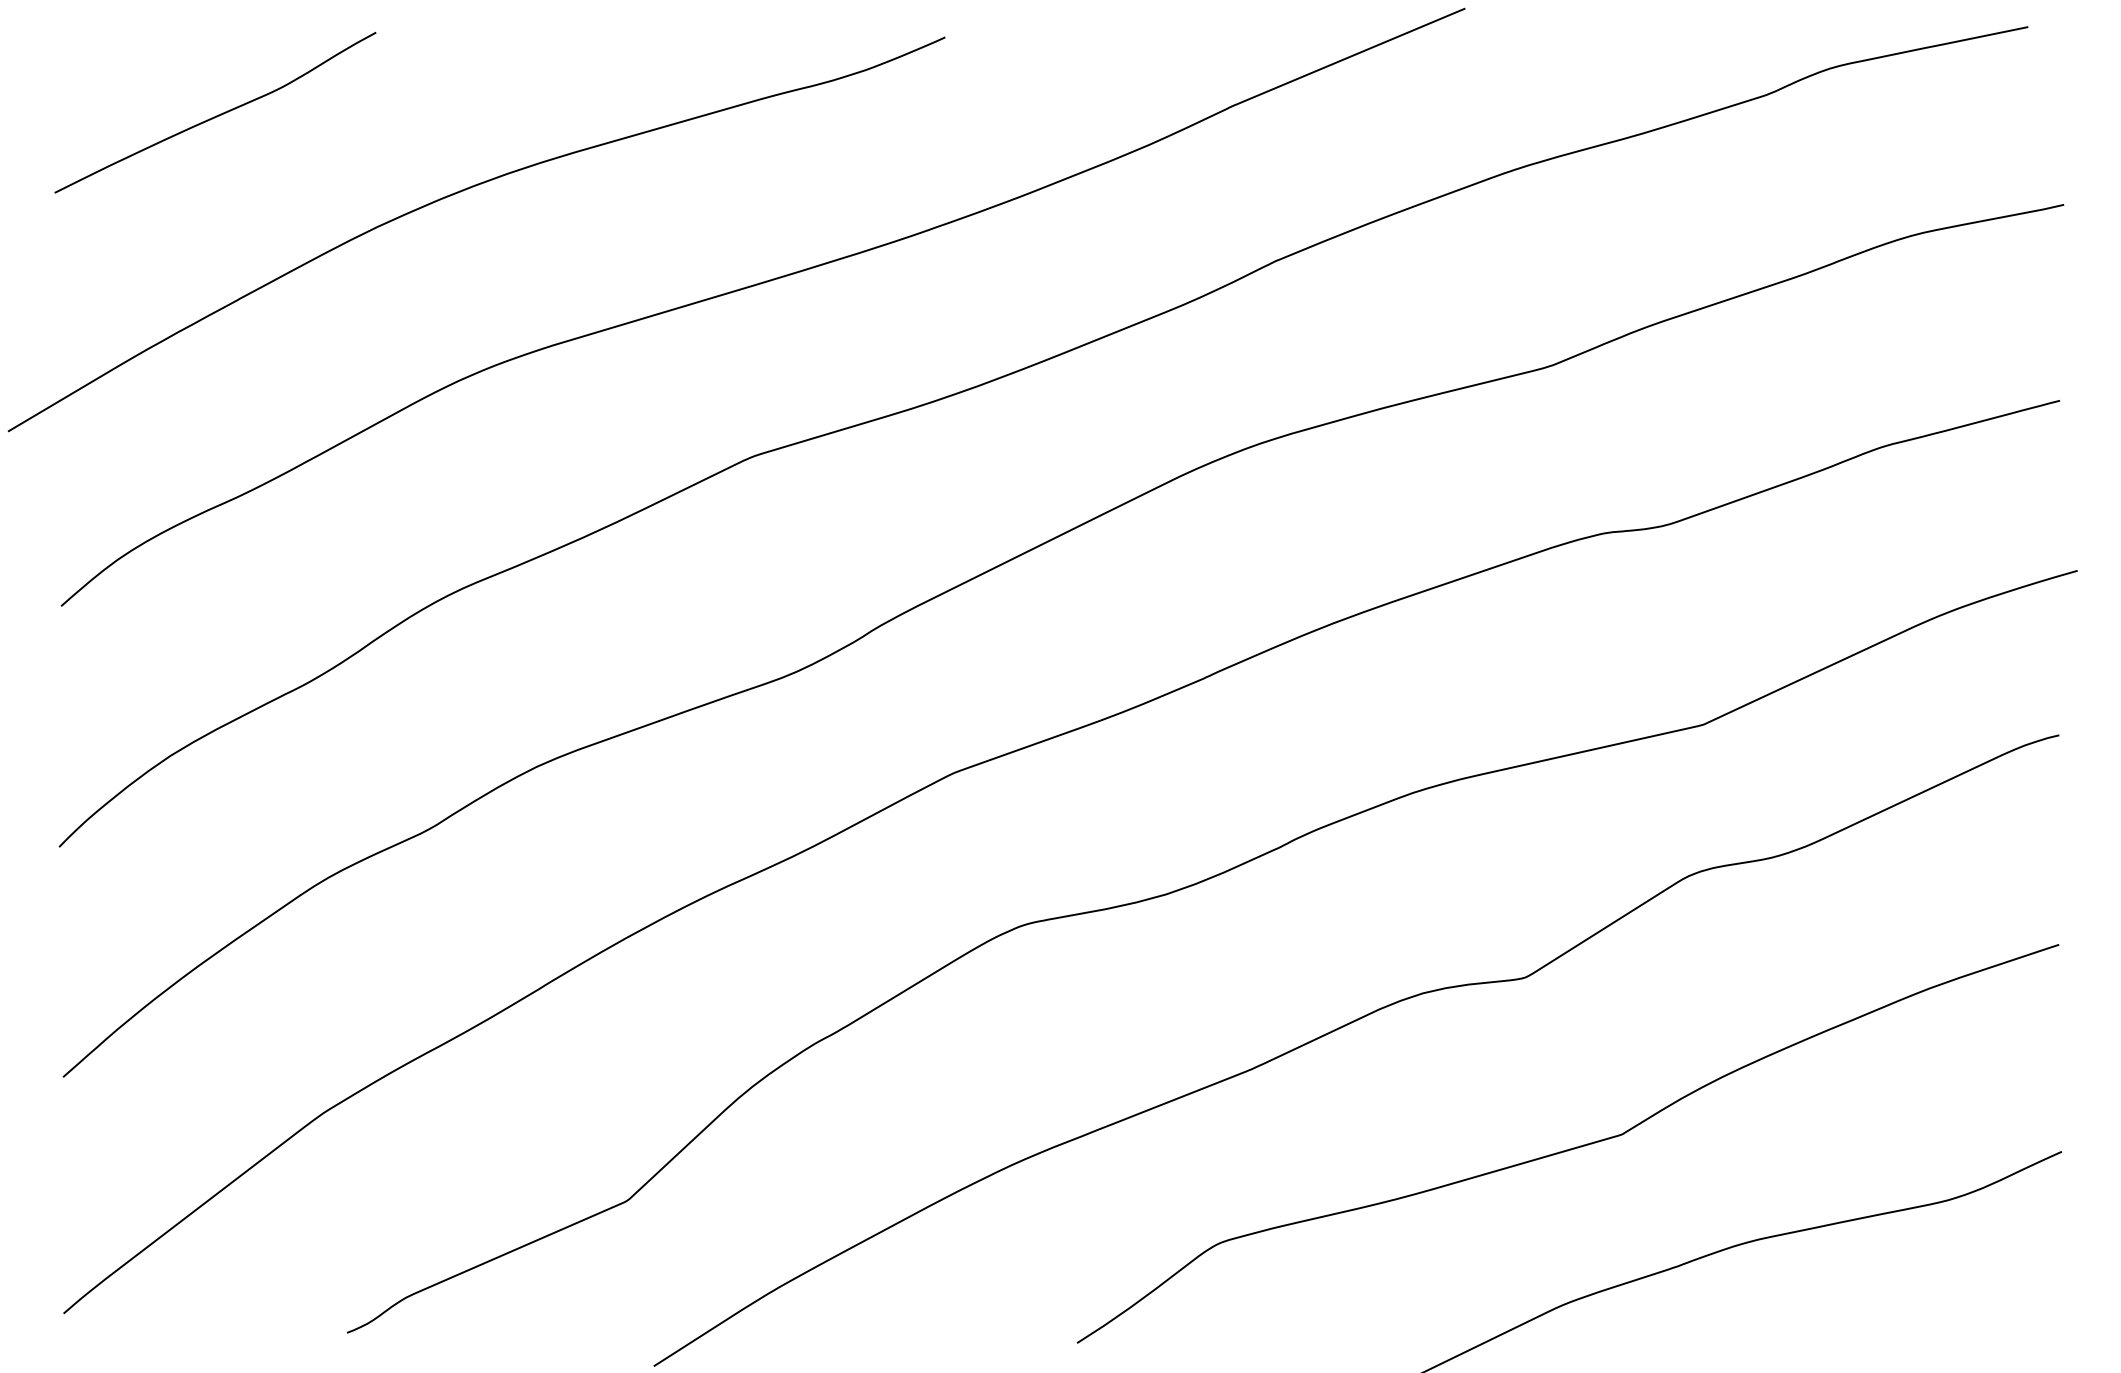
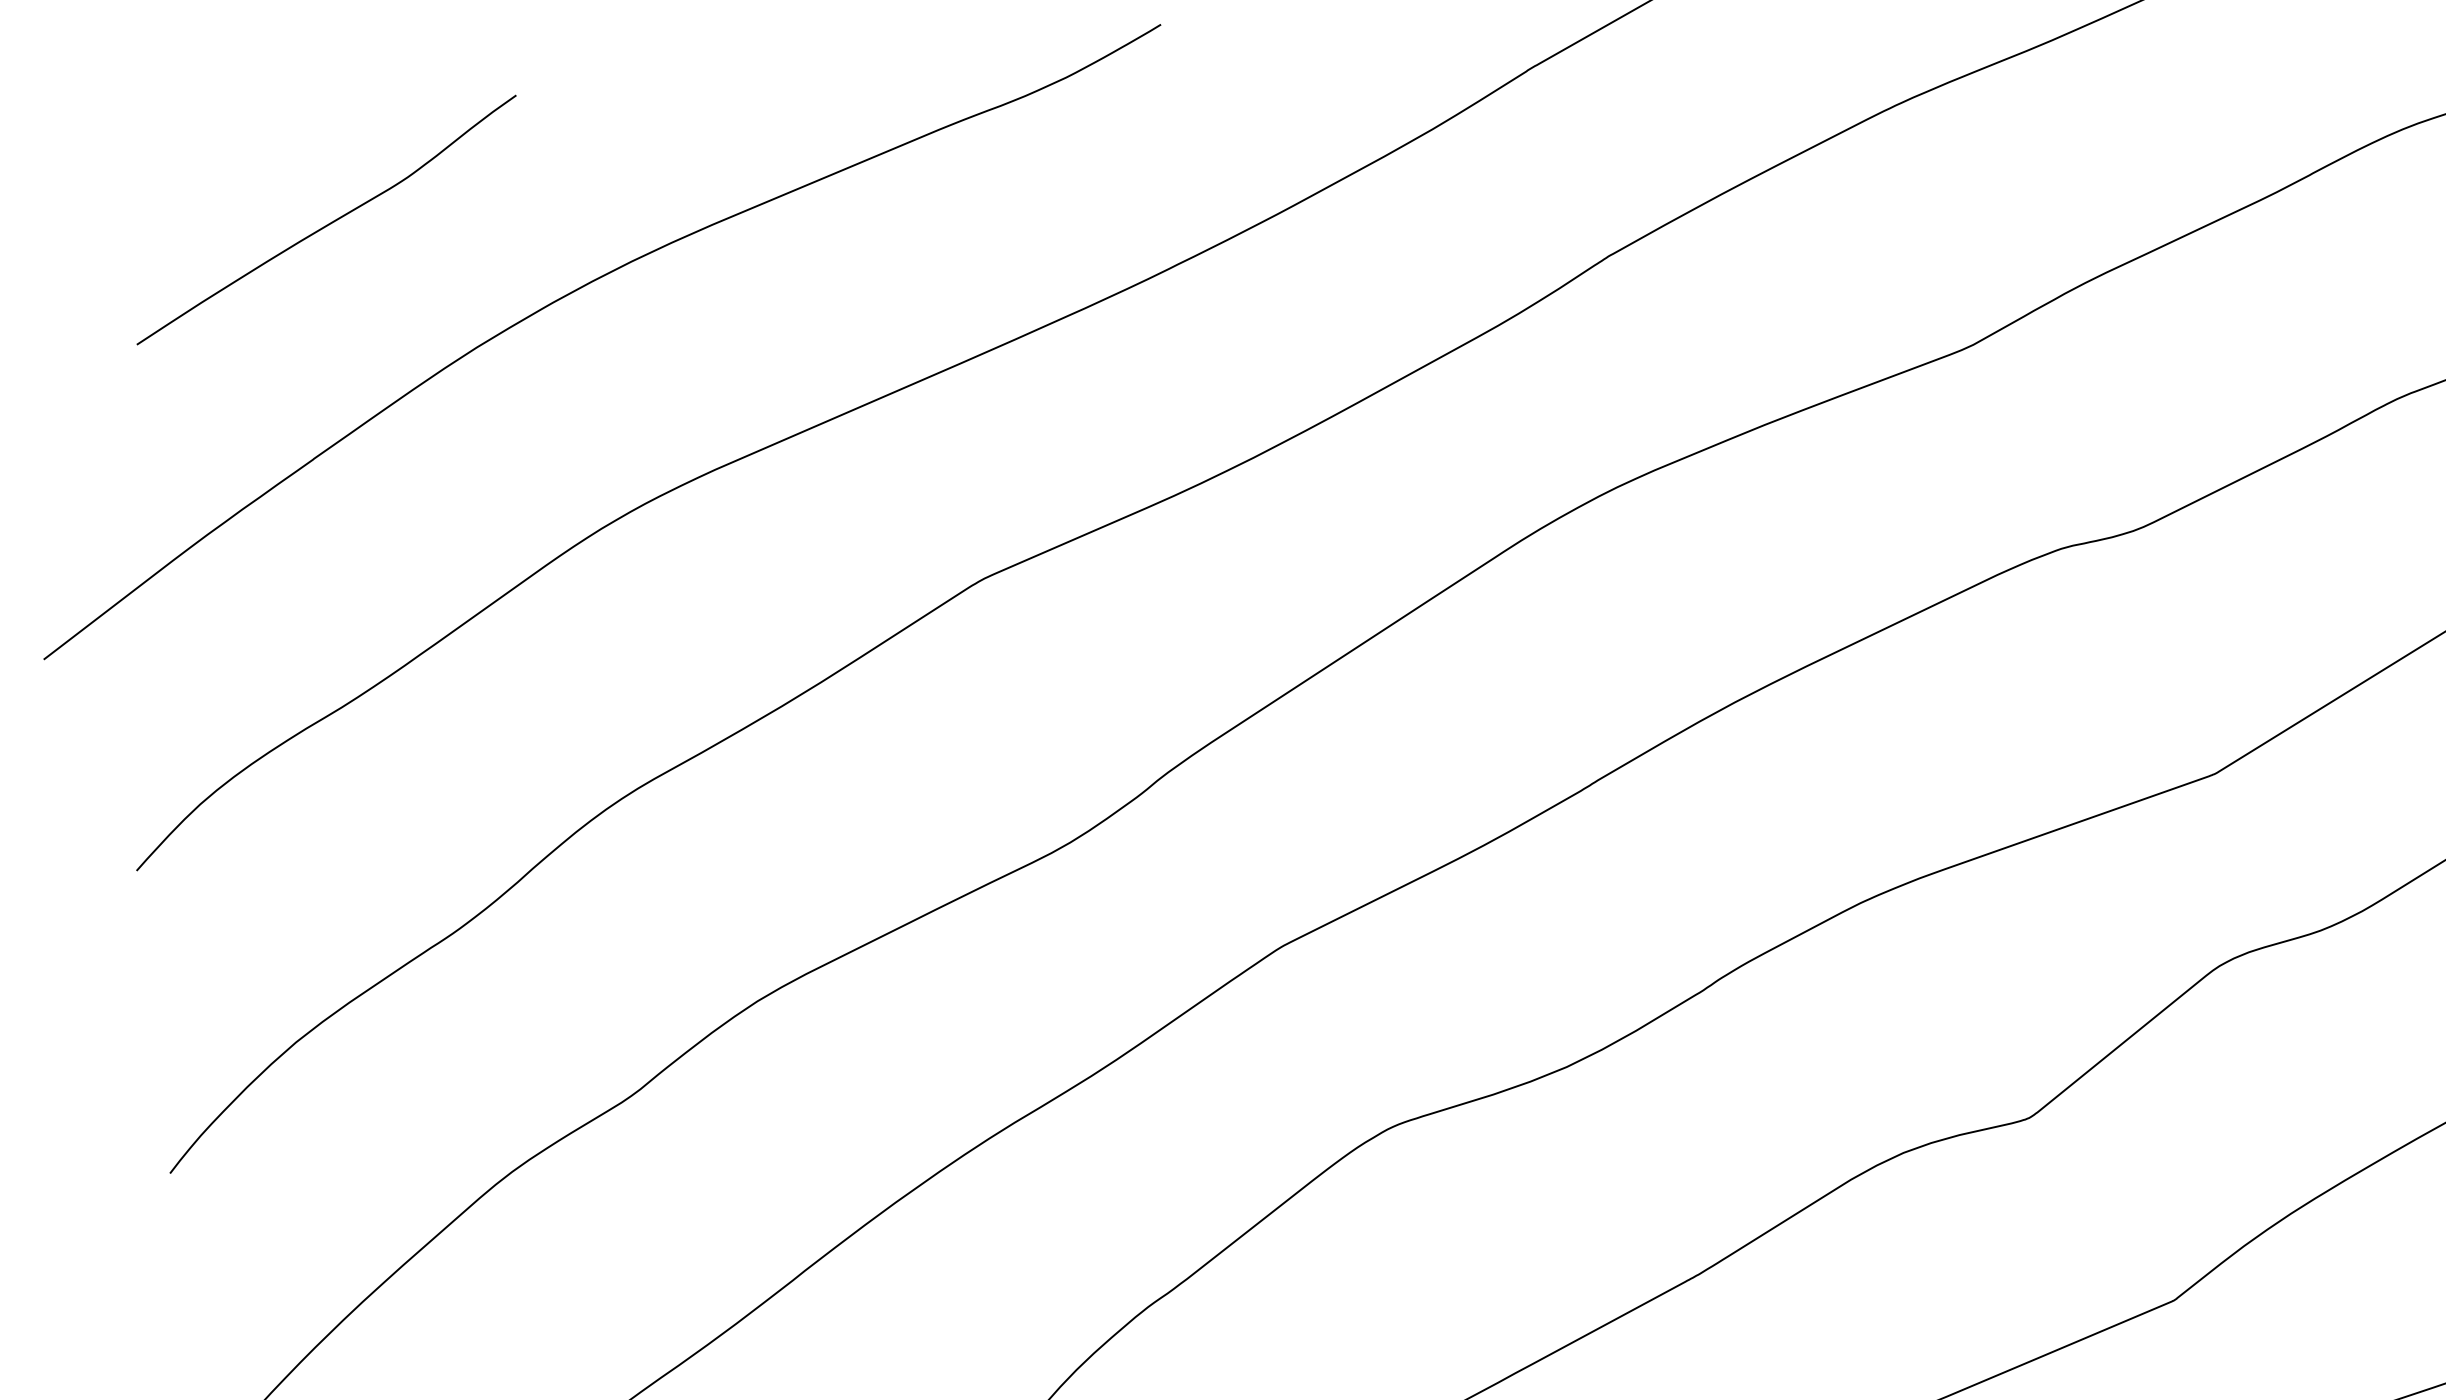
curve: (216, 115) -> (328, 223), moved

